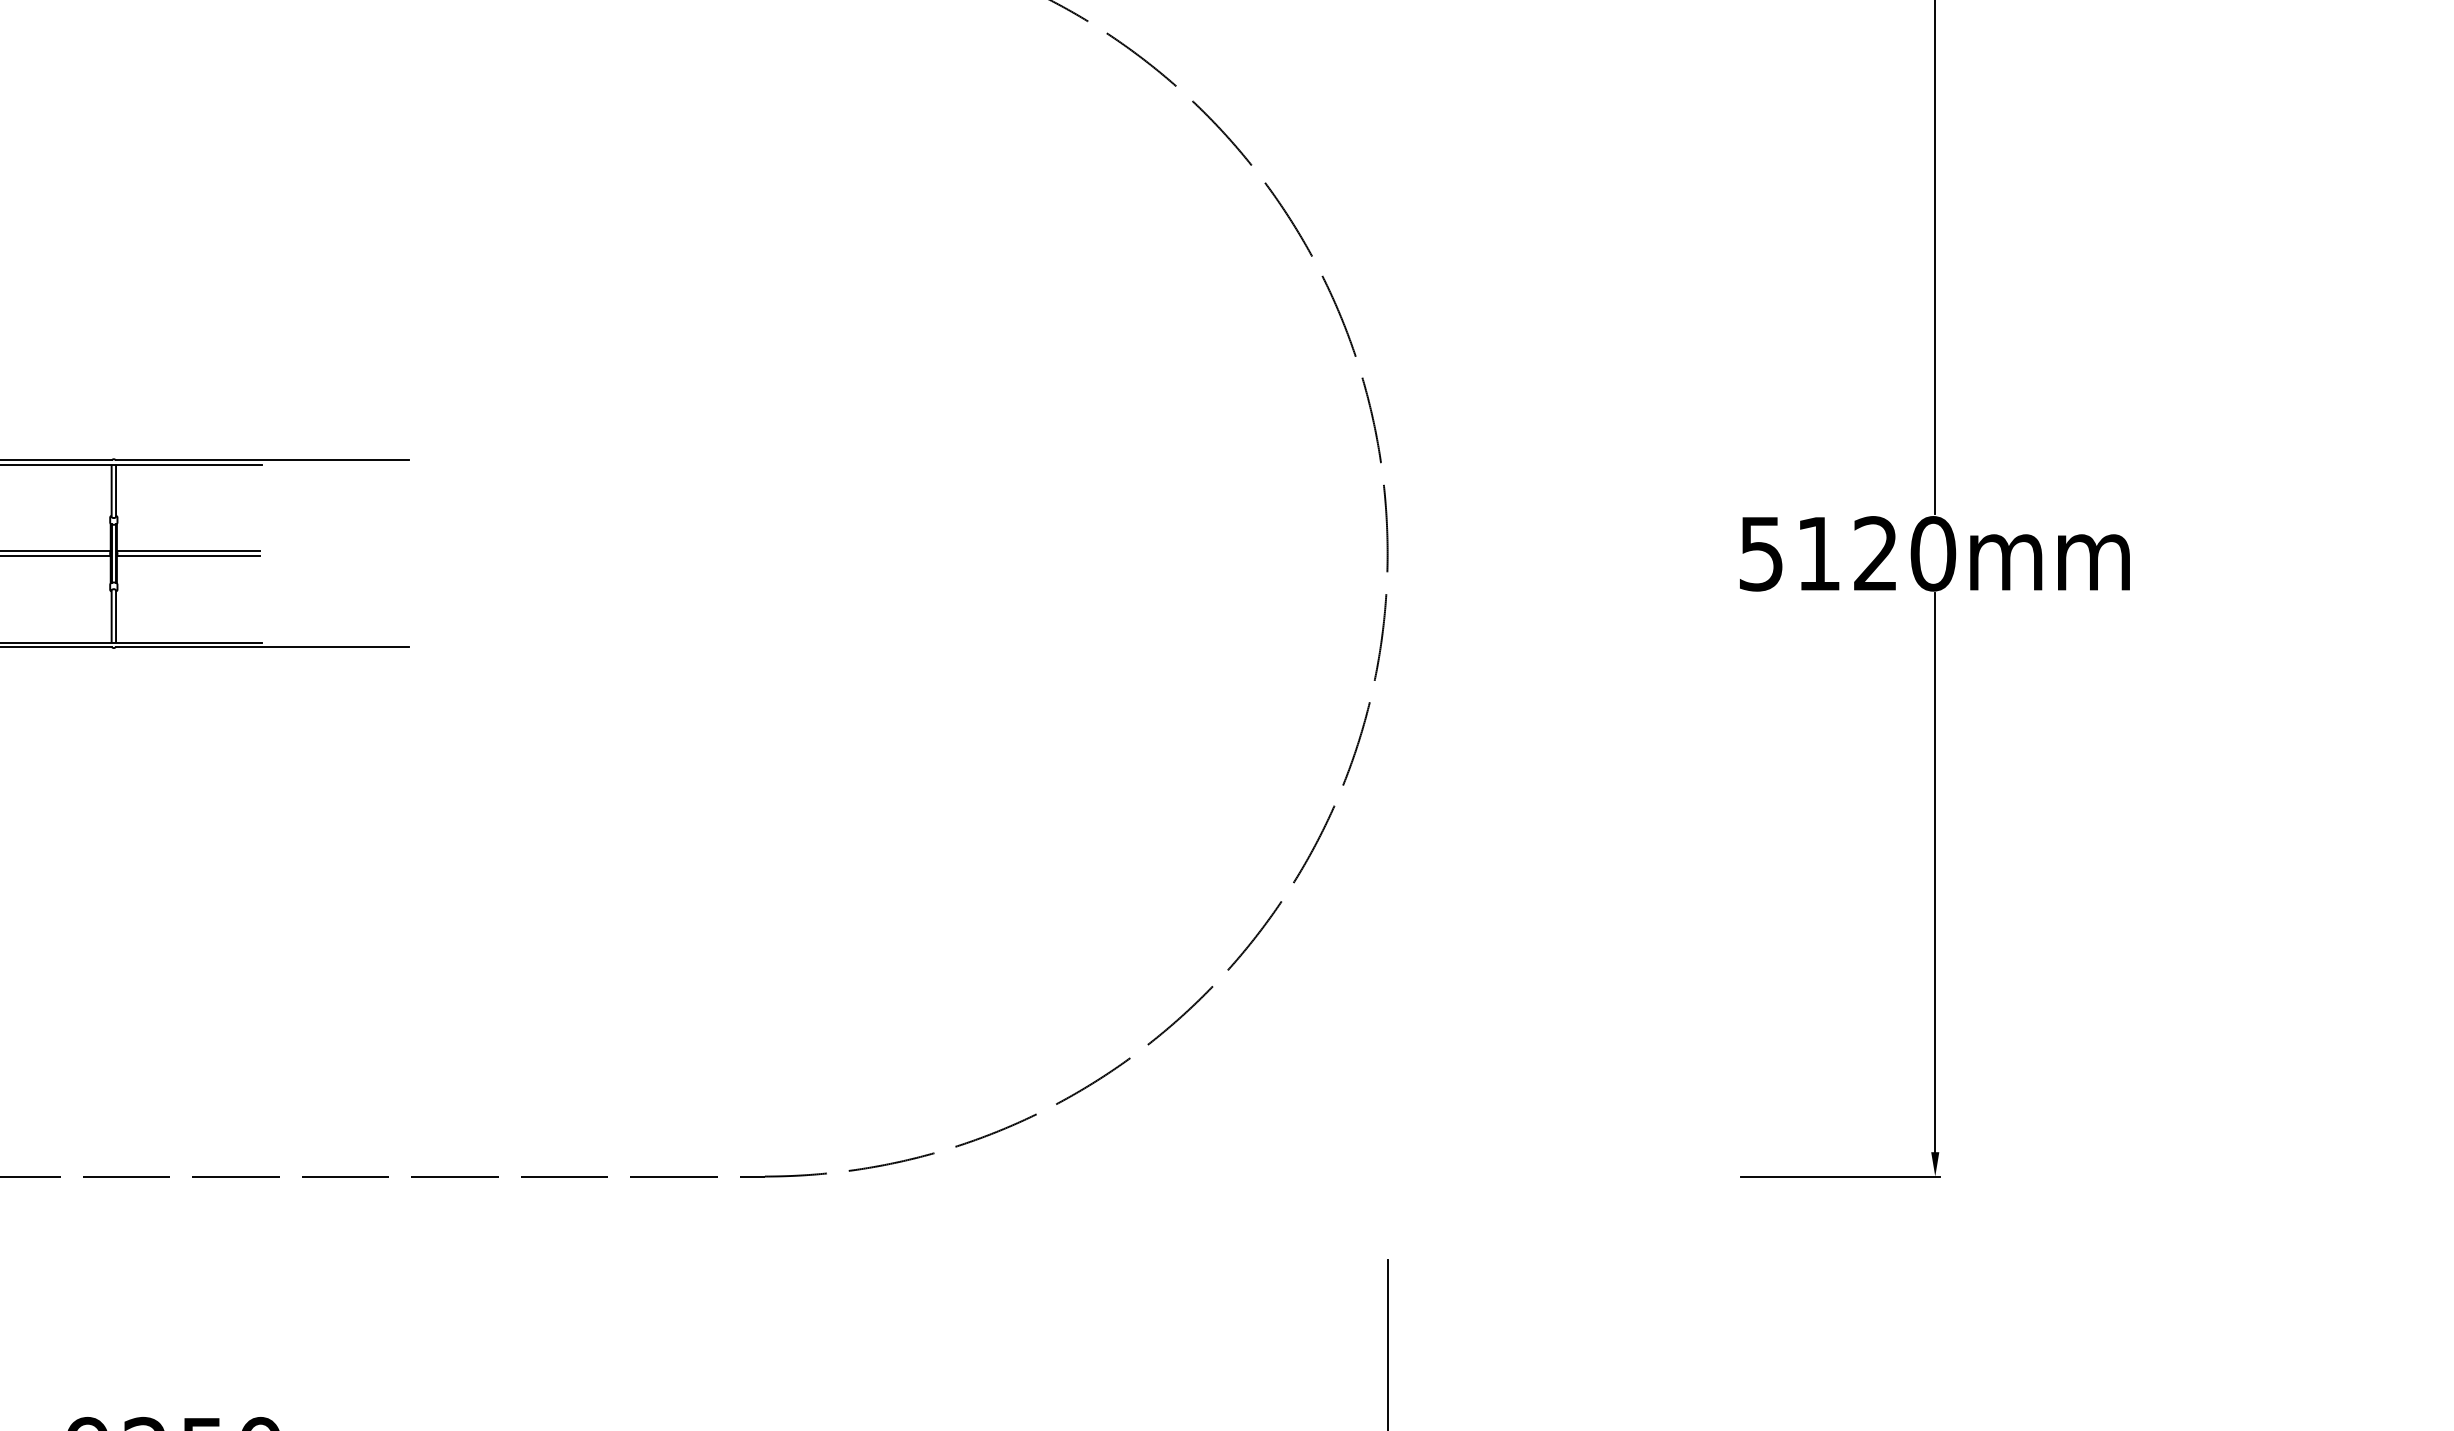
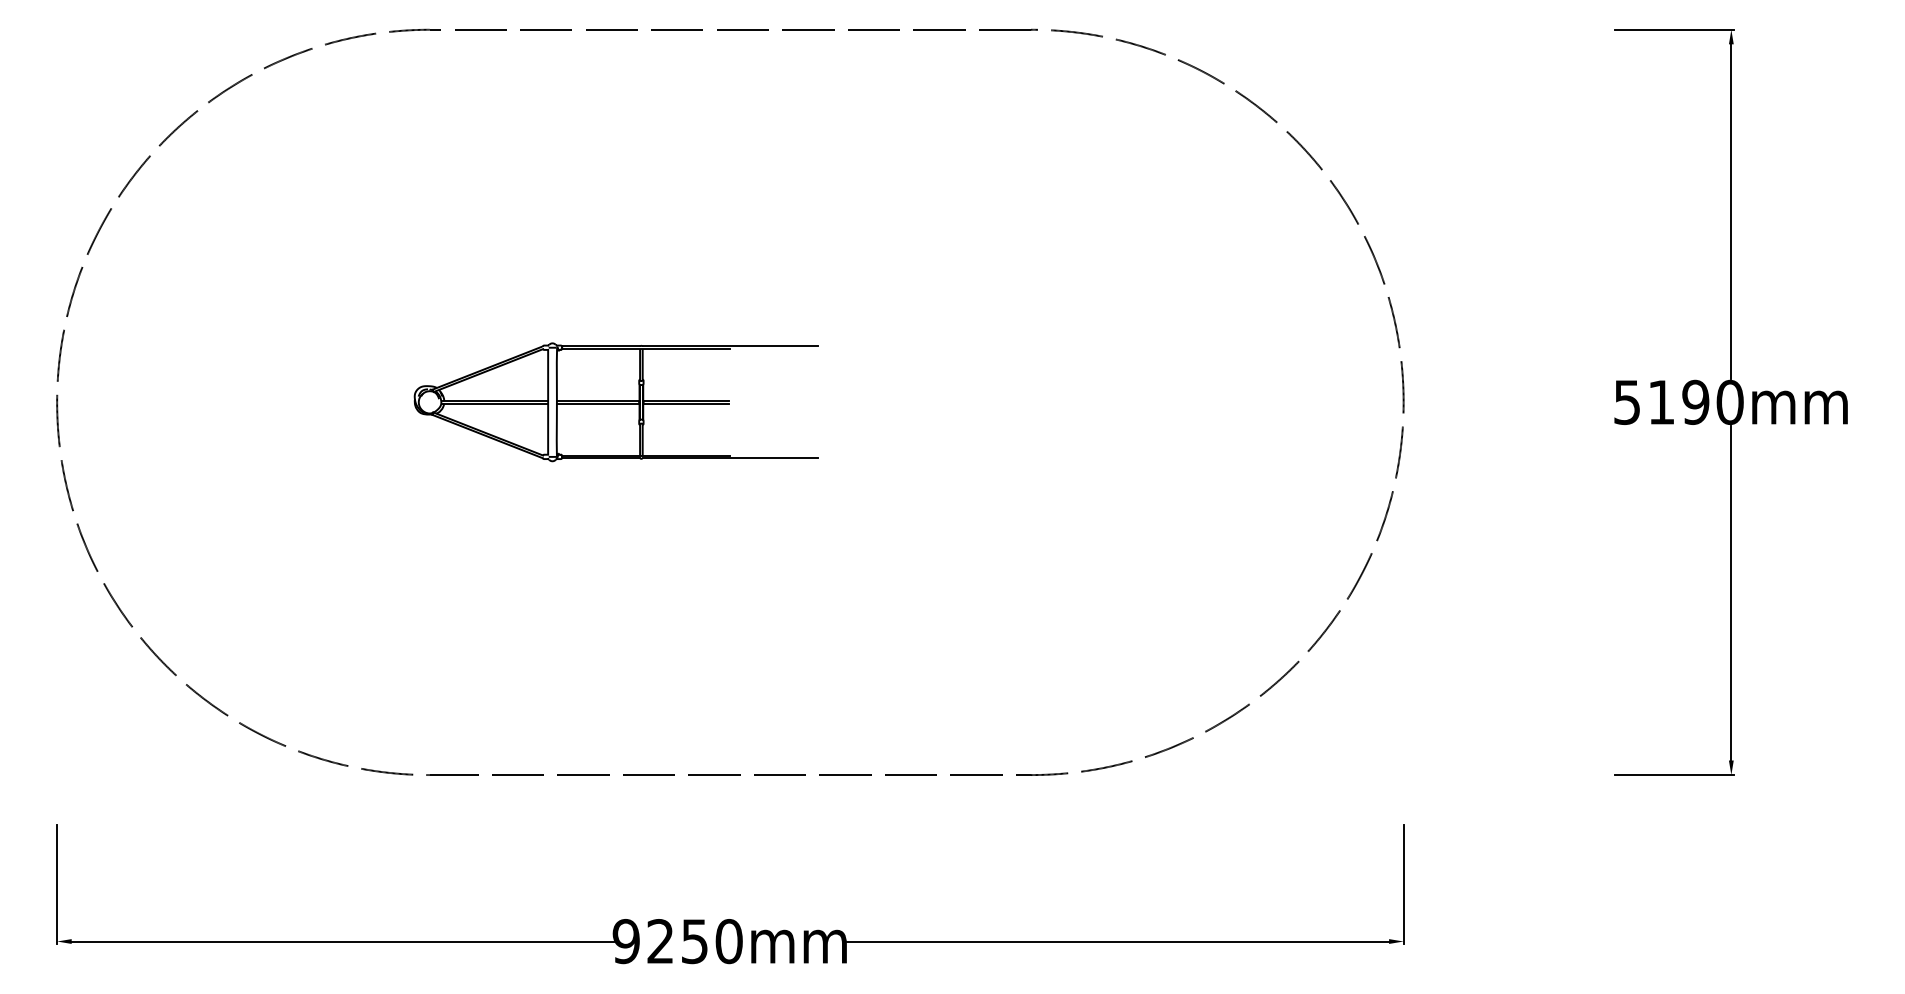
text: (1875, 552) -> (1695, 401), 5120mm -> 5190mm

